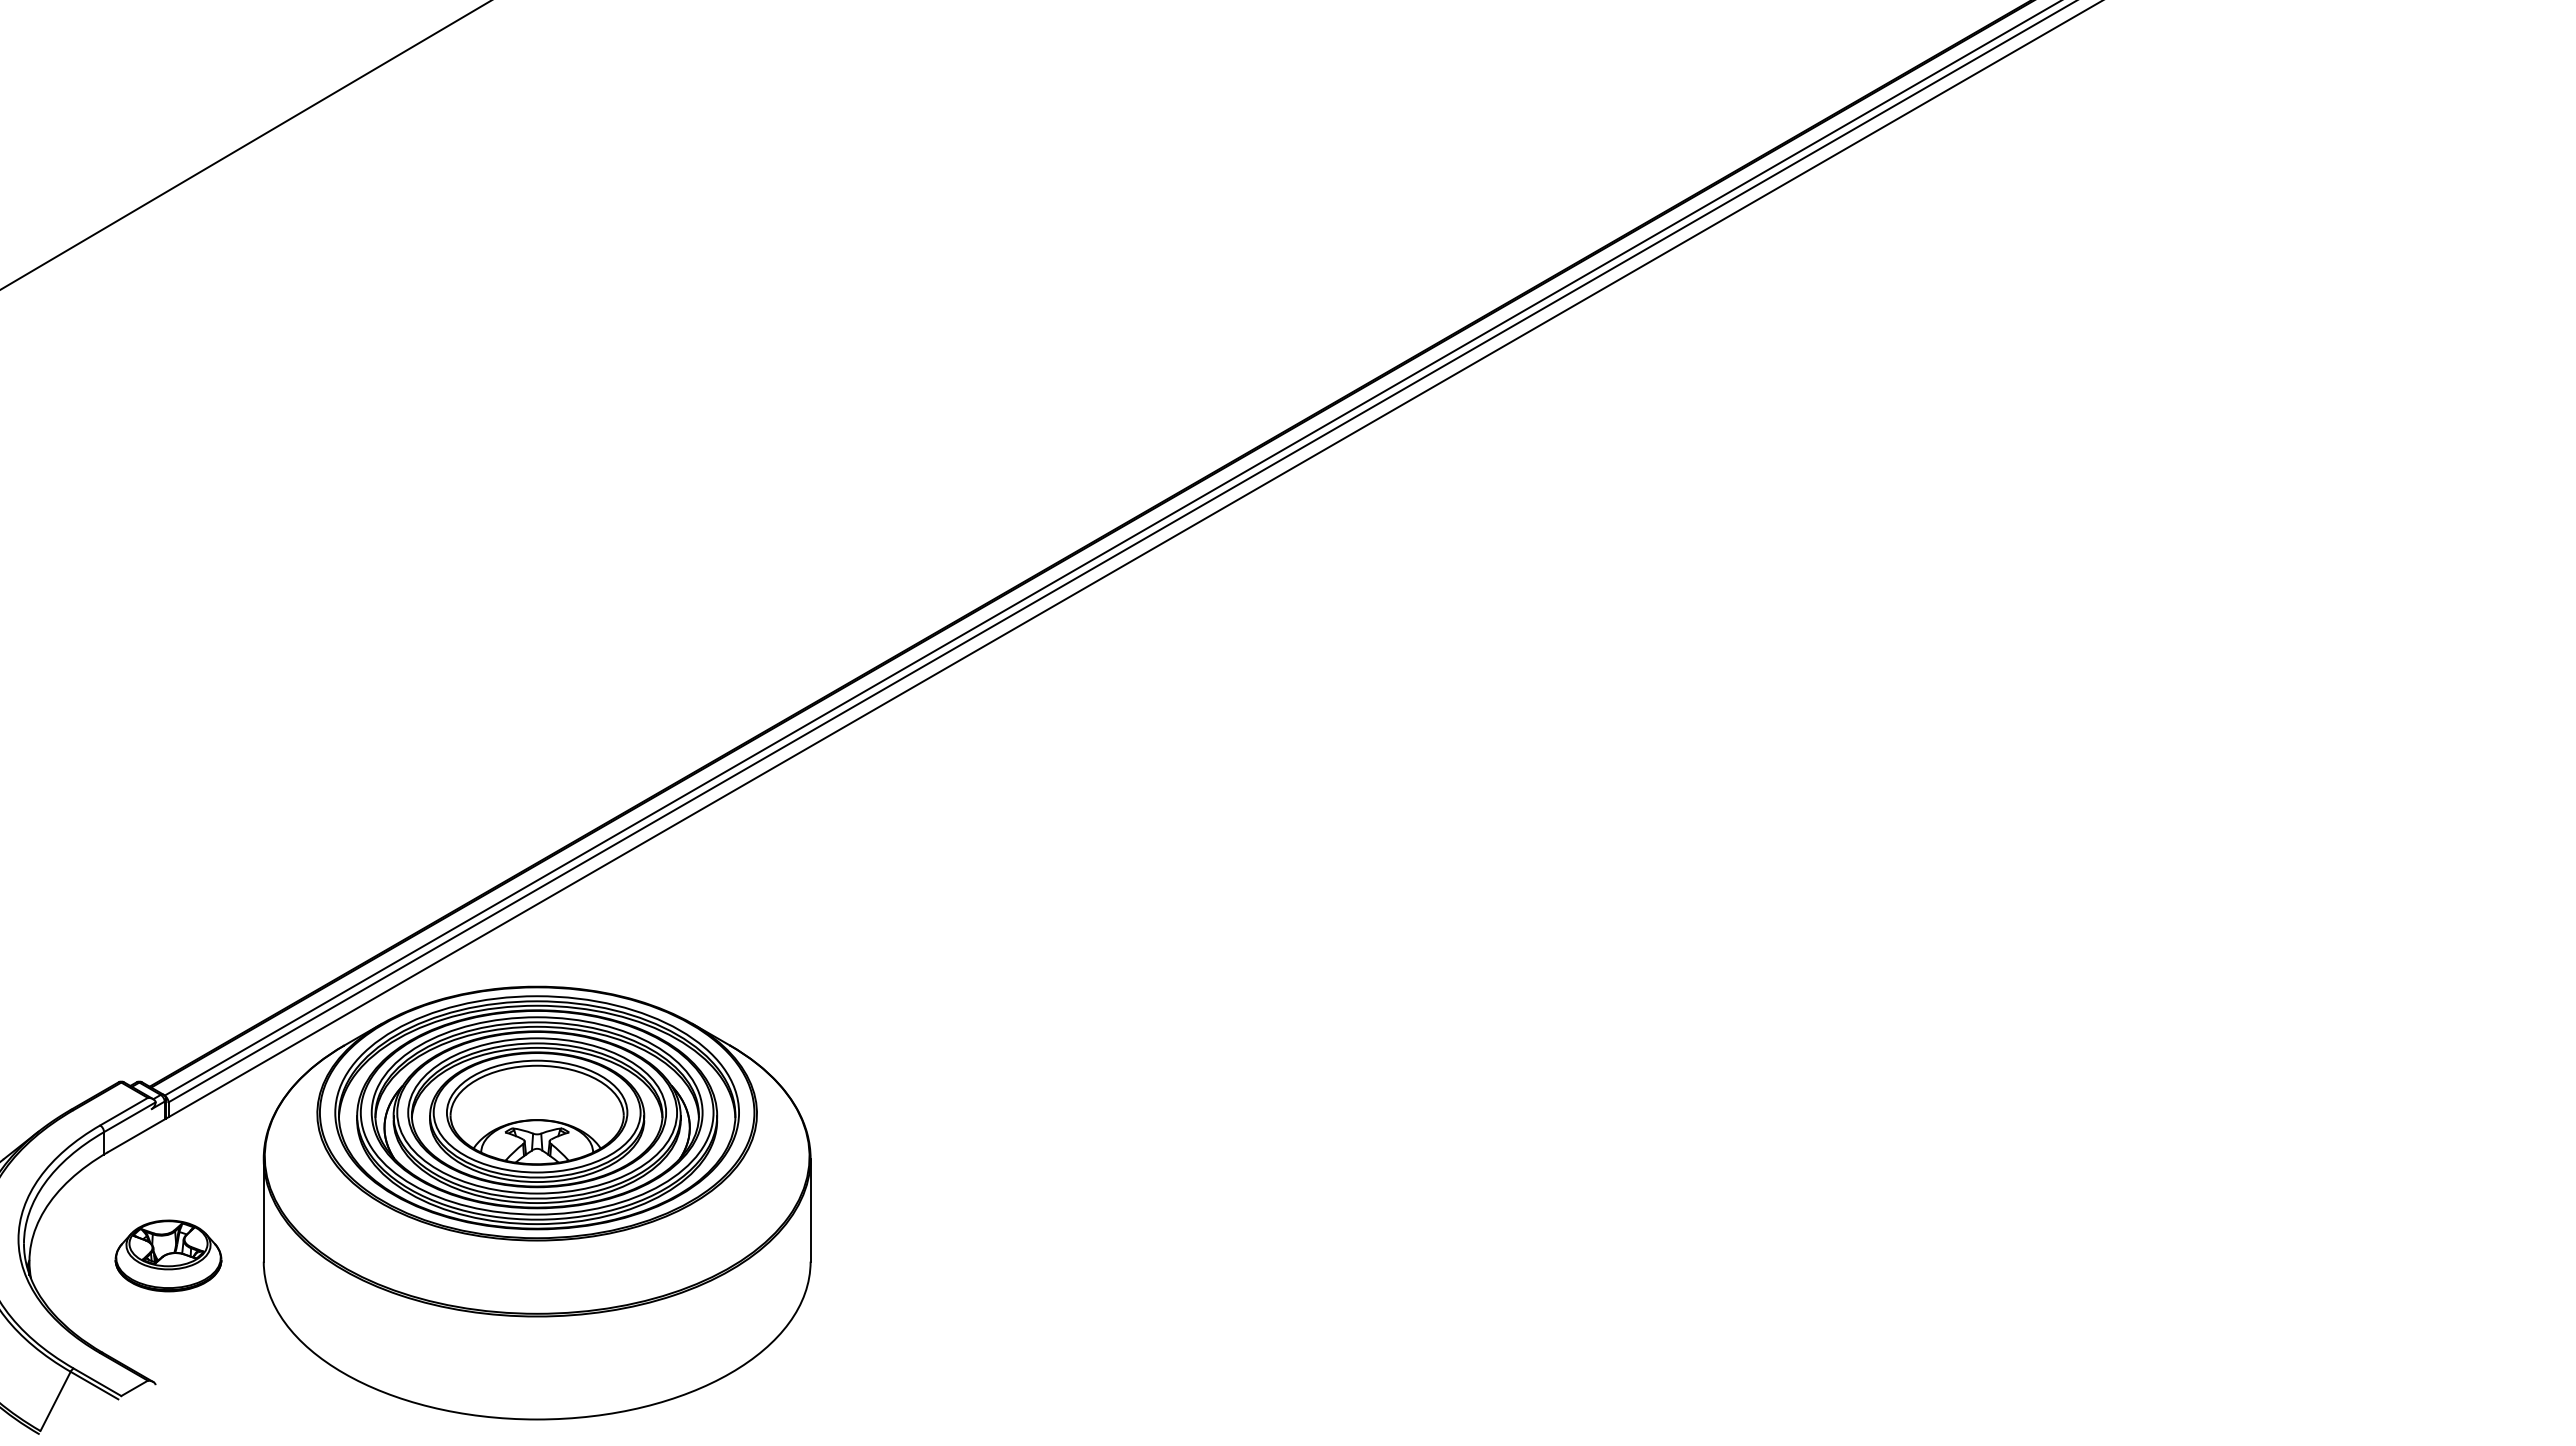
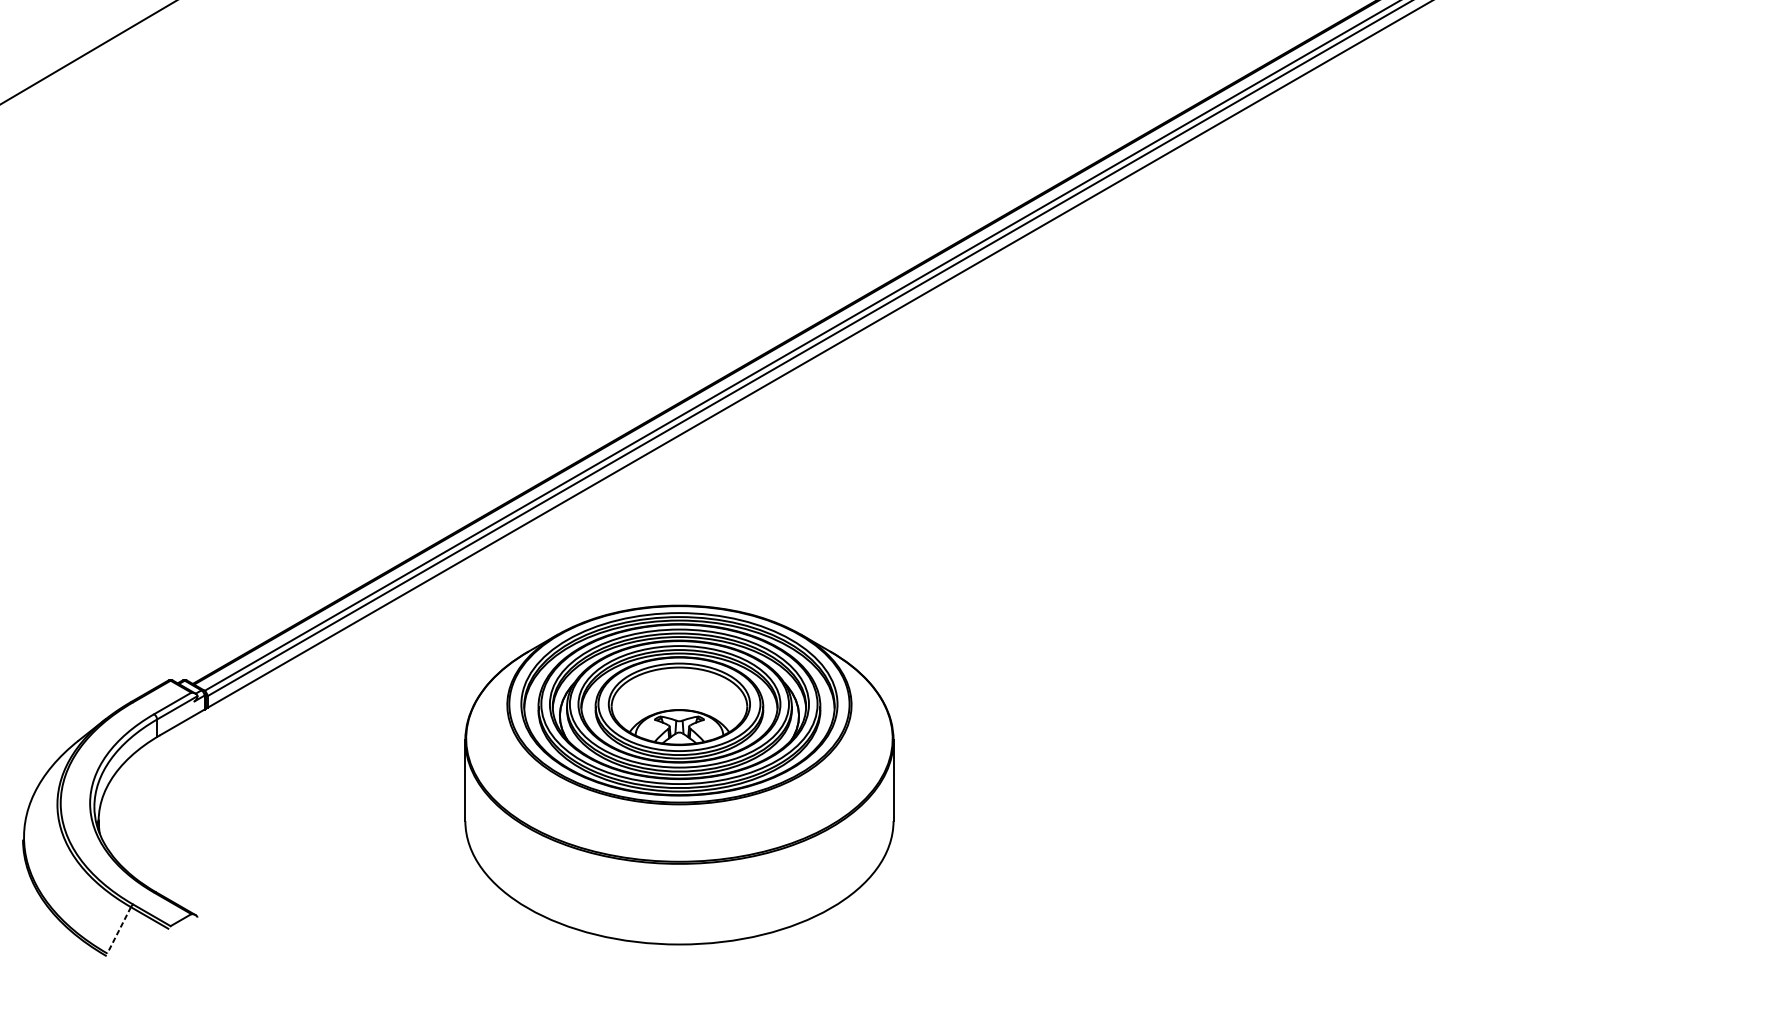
part: (536, 1202) -> (678, 774), moved
part: (168, 1255) -> (207, 816), removed
line: (55, 1401) -> (119, 930), solid -> dashed

